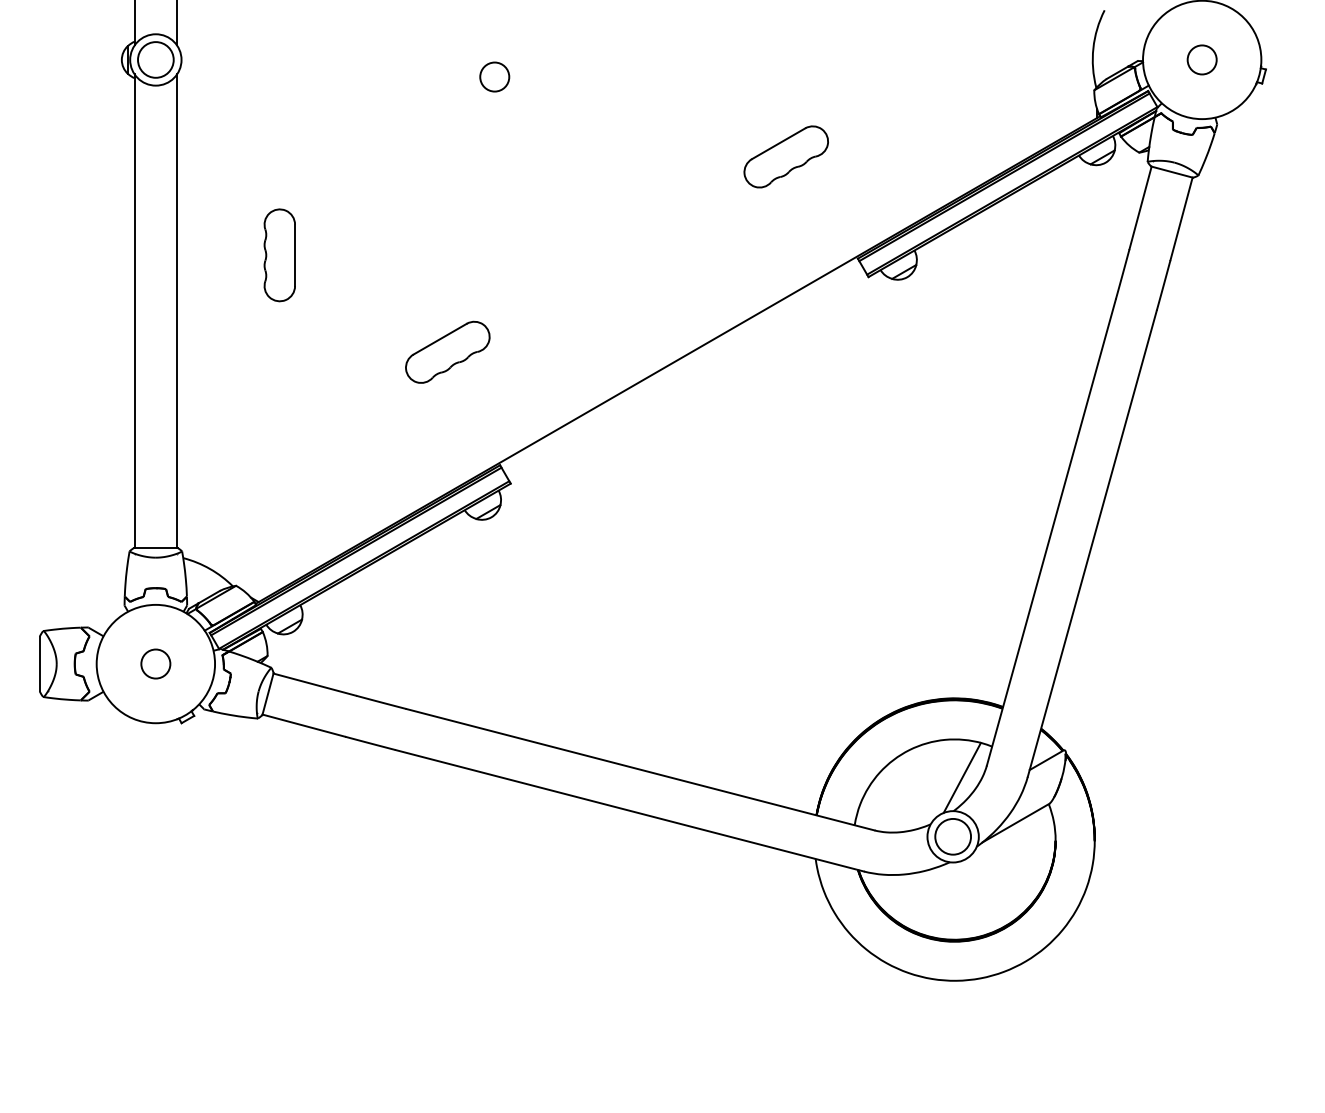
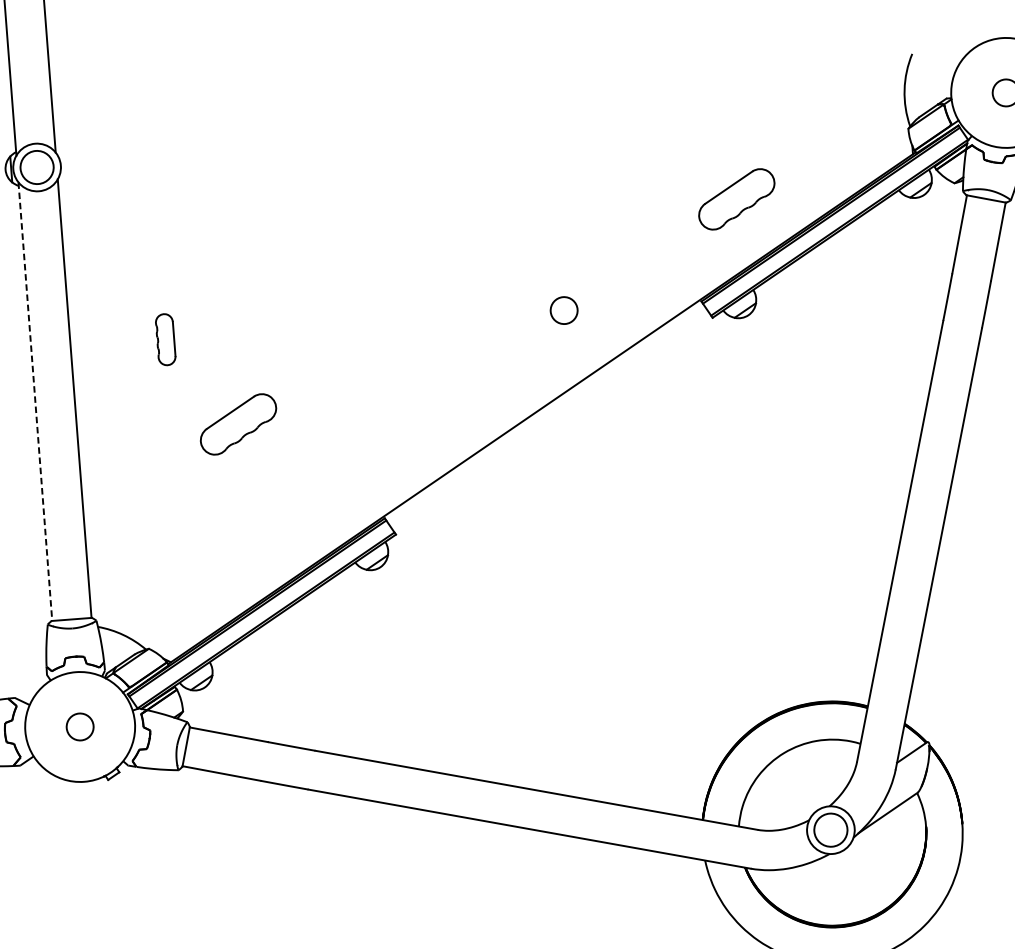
circle: (494, 76) -> (563, 310), moved
part: (785, 156) -> (736, 199), moved
part: (279, 255) -> (165, 339), size x0.6
line: (134, 311) -> (35, 402), solid -> dashed
part: (447, 351) -> (238, 423), moved
line: (961, 777) -> (834, 774), removed

